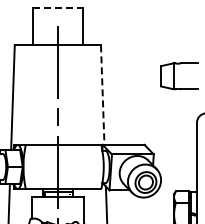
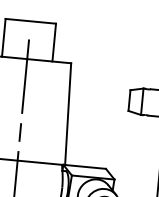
line: (57, 8) -> (30, 21), dashed -> solid
line: (102, 95) -> (67, 114), dashed -> solid

